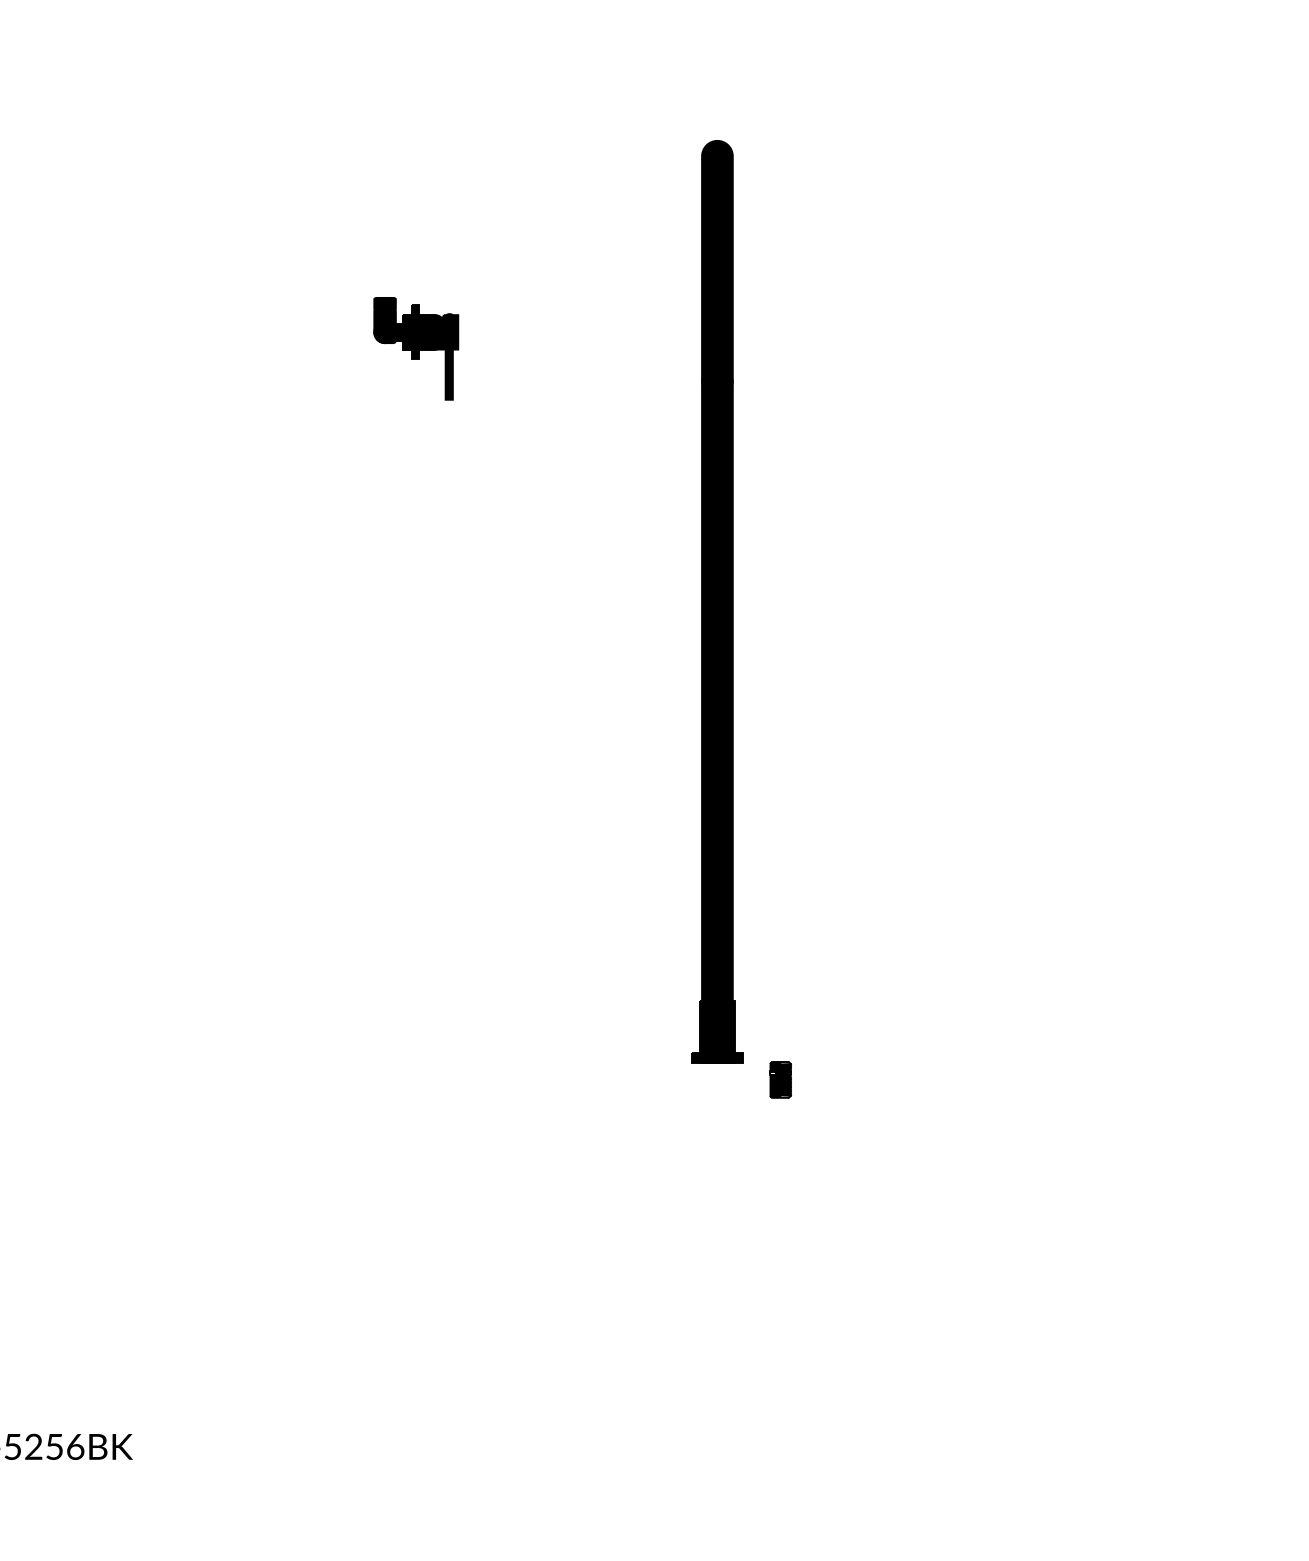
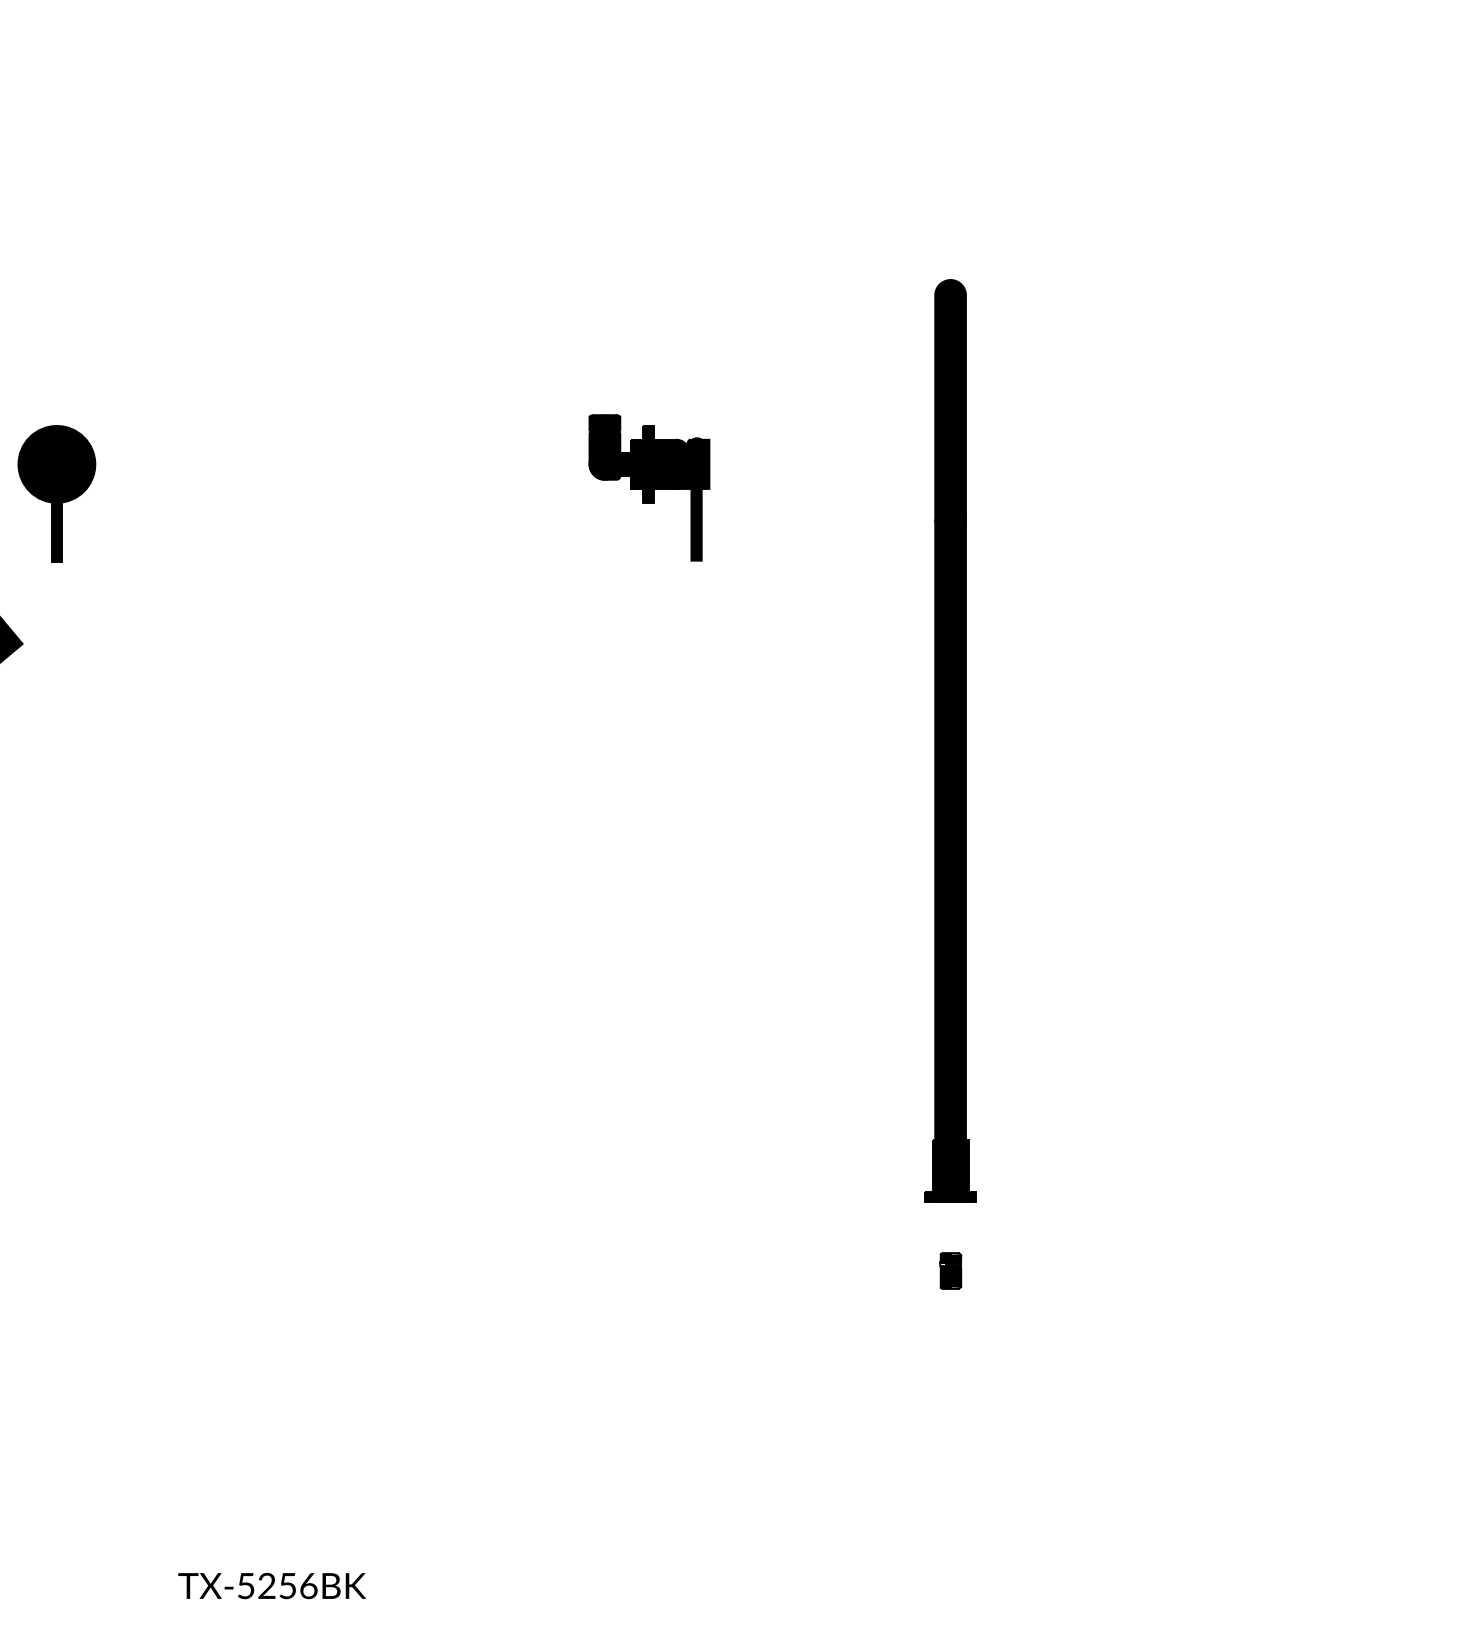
part: (416, 348) -> (649, 487), size x1.43
part: (780, 1079) -> (950, 1270), moved

